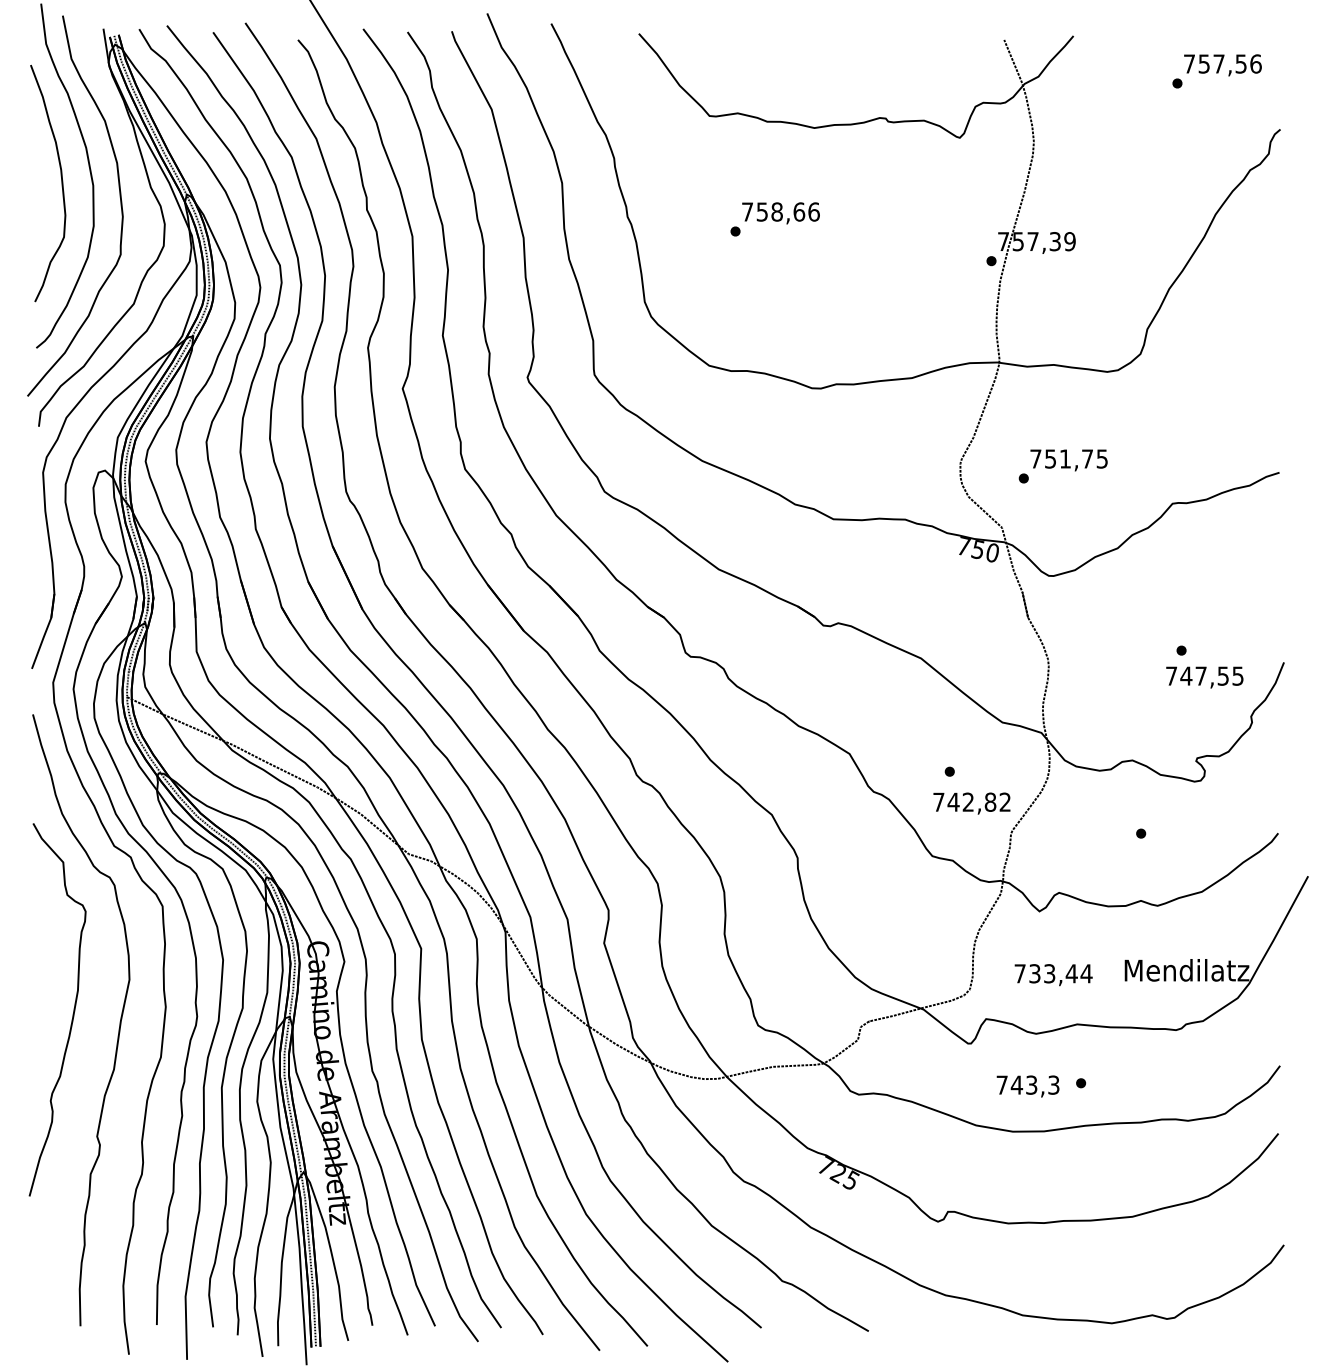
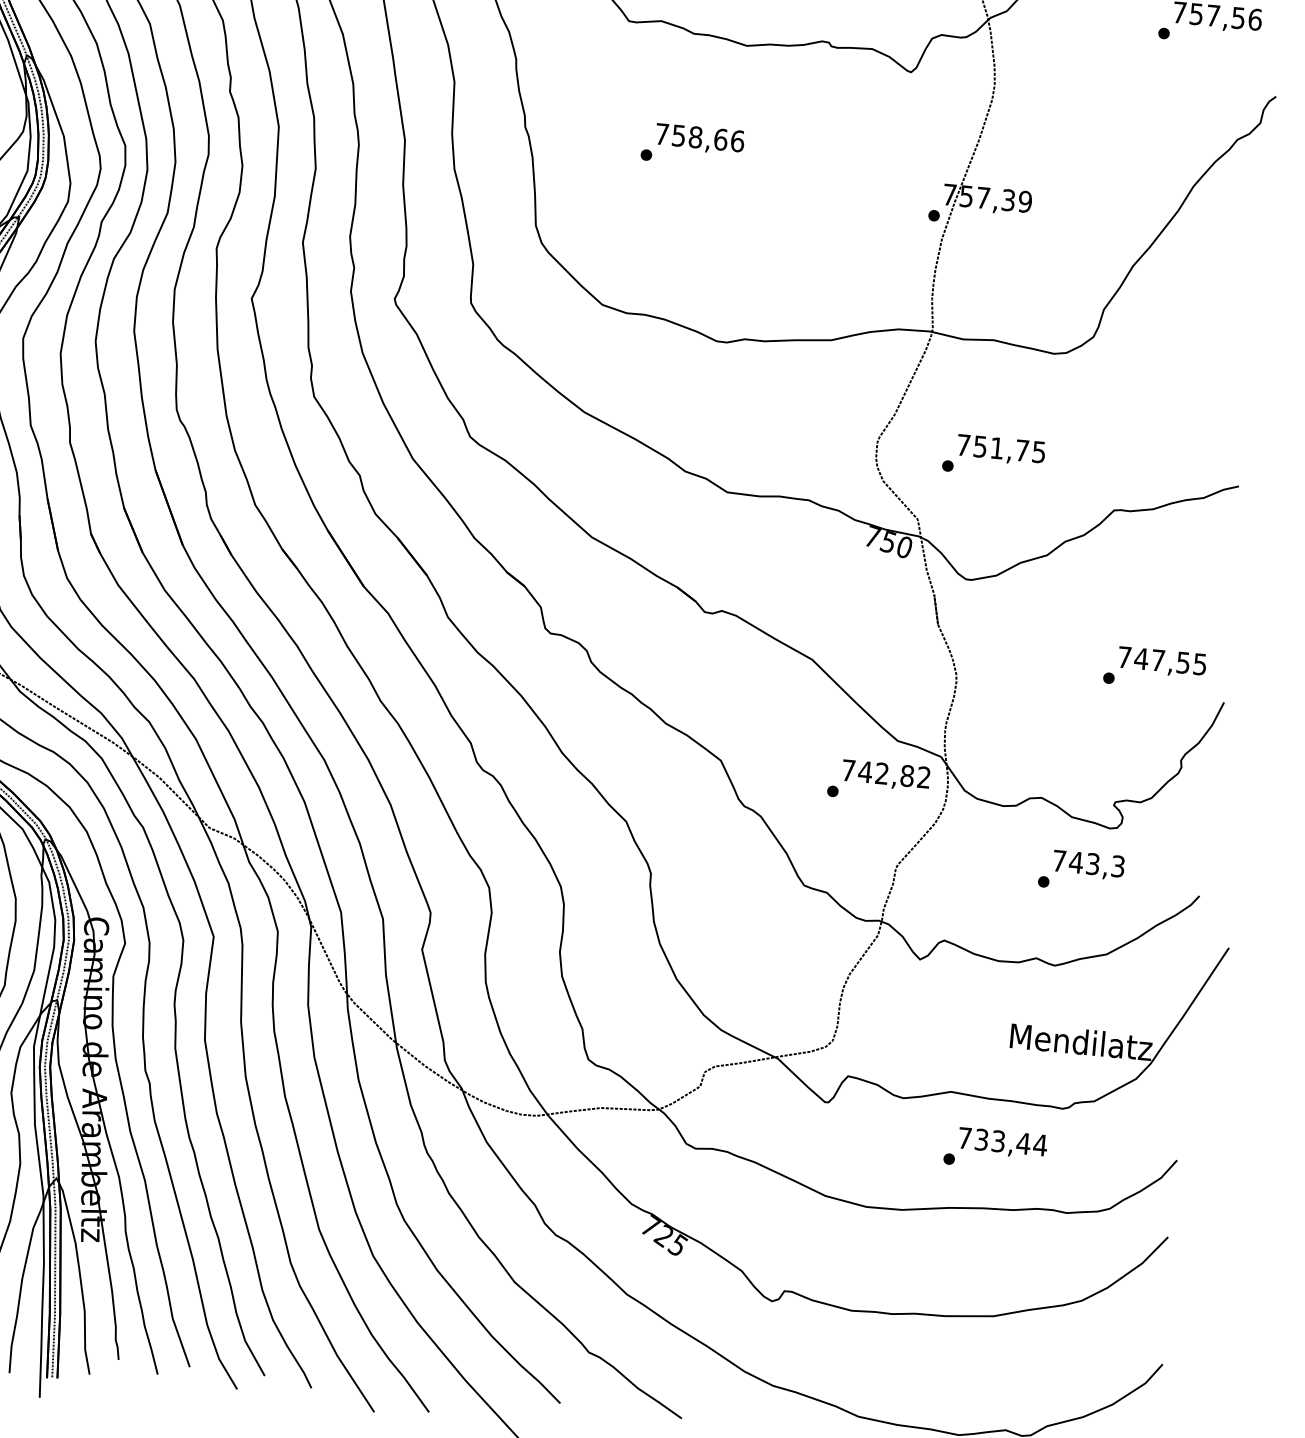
text: (1204, 677) -> (1161, 662), moved
text: (971, 803) -> (885, 775), moved
text: (1053, 975) -> (1002, 1143), moved
text: (1027, 1086) -> (1088, 865), moved

